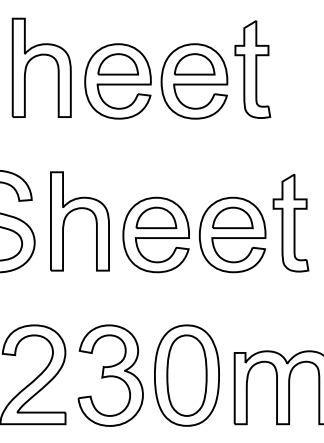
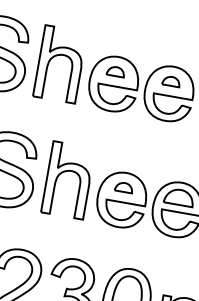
part: (117, 64) -> (115, 71), size x0.6
part: (194, 64) -> (171, 81), size x0.6
part: (156, 217) -> (124, 187), size x0.6

